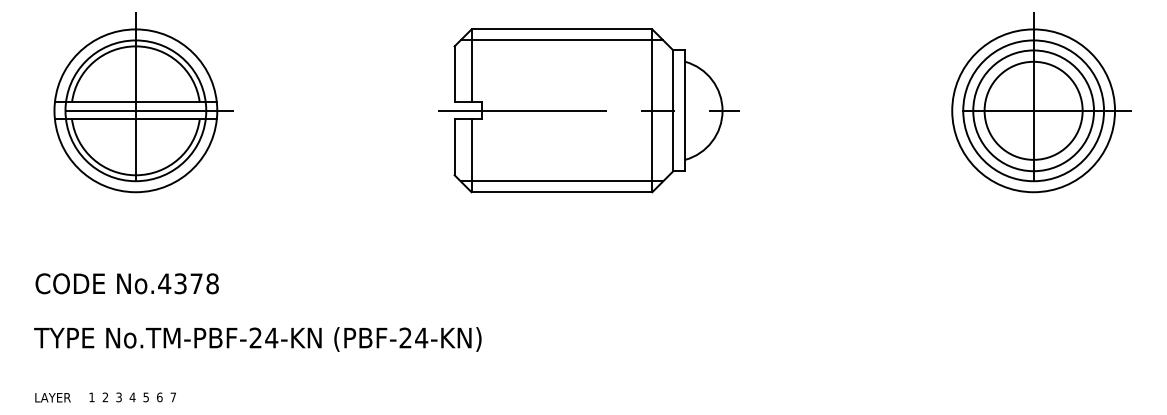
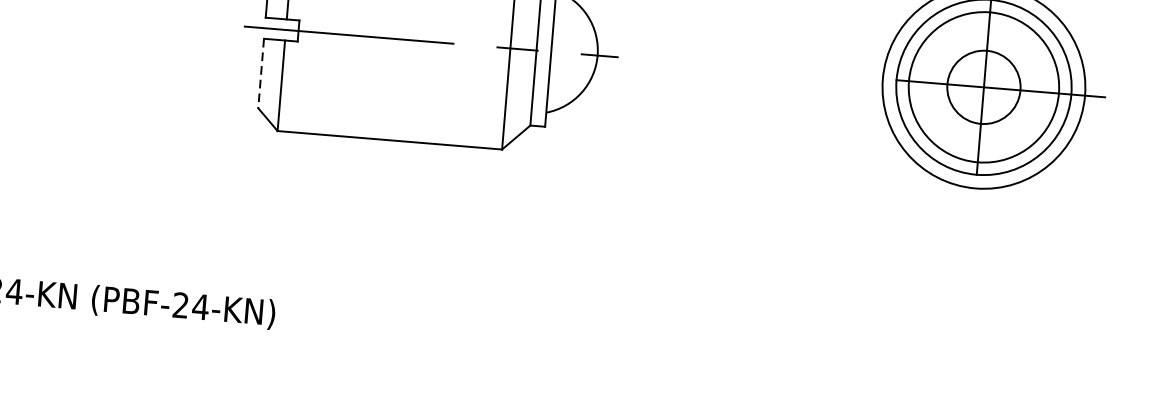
circle: (1033, 110) -> (983, 86), size x0.6
line: (454, 147) -> (260, 73), solid -> dashed
line: (561, 181) -> (390, 126), removed

